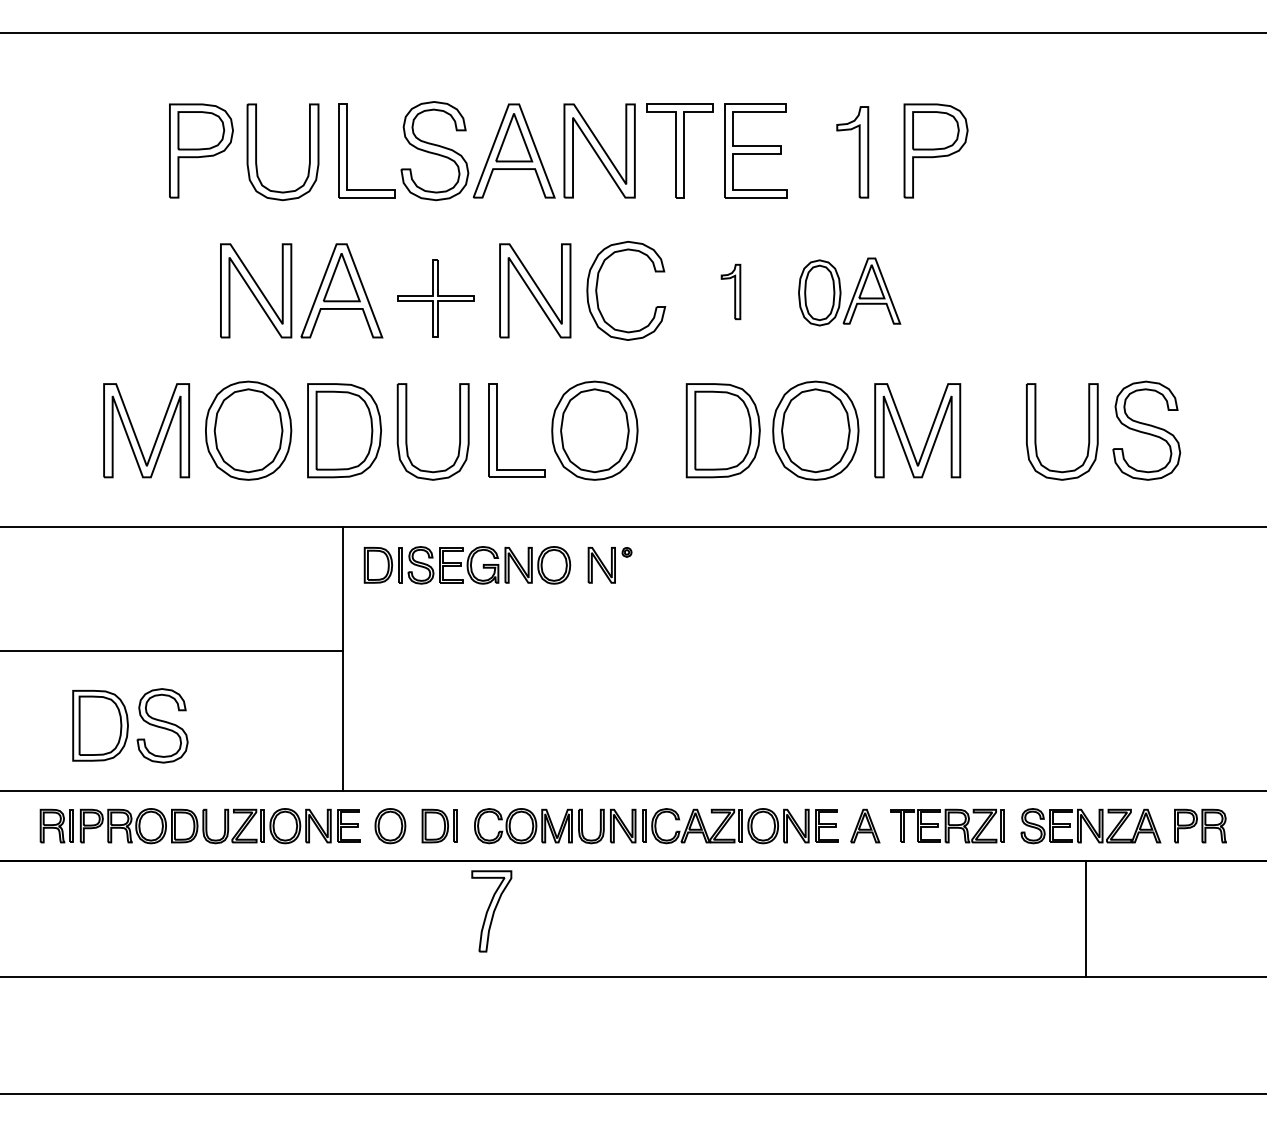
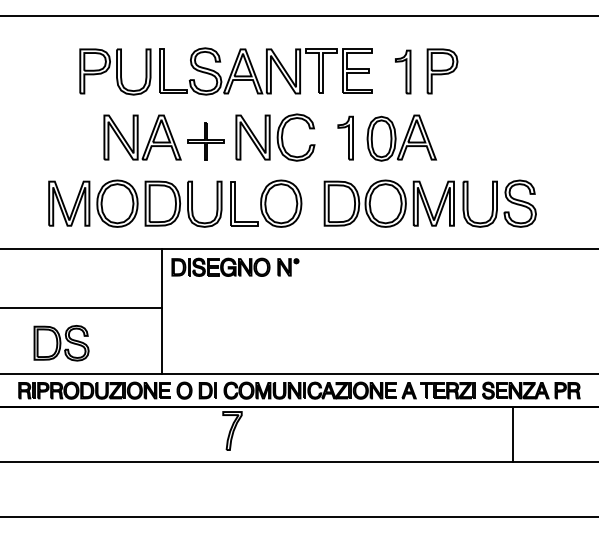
part: (730, 290) -> (345, 137), size x1.67
part: (849, 290) -> (401, 137), size x1.43
part: (1102, 430) -> (499, 203), moved

